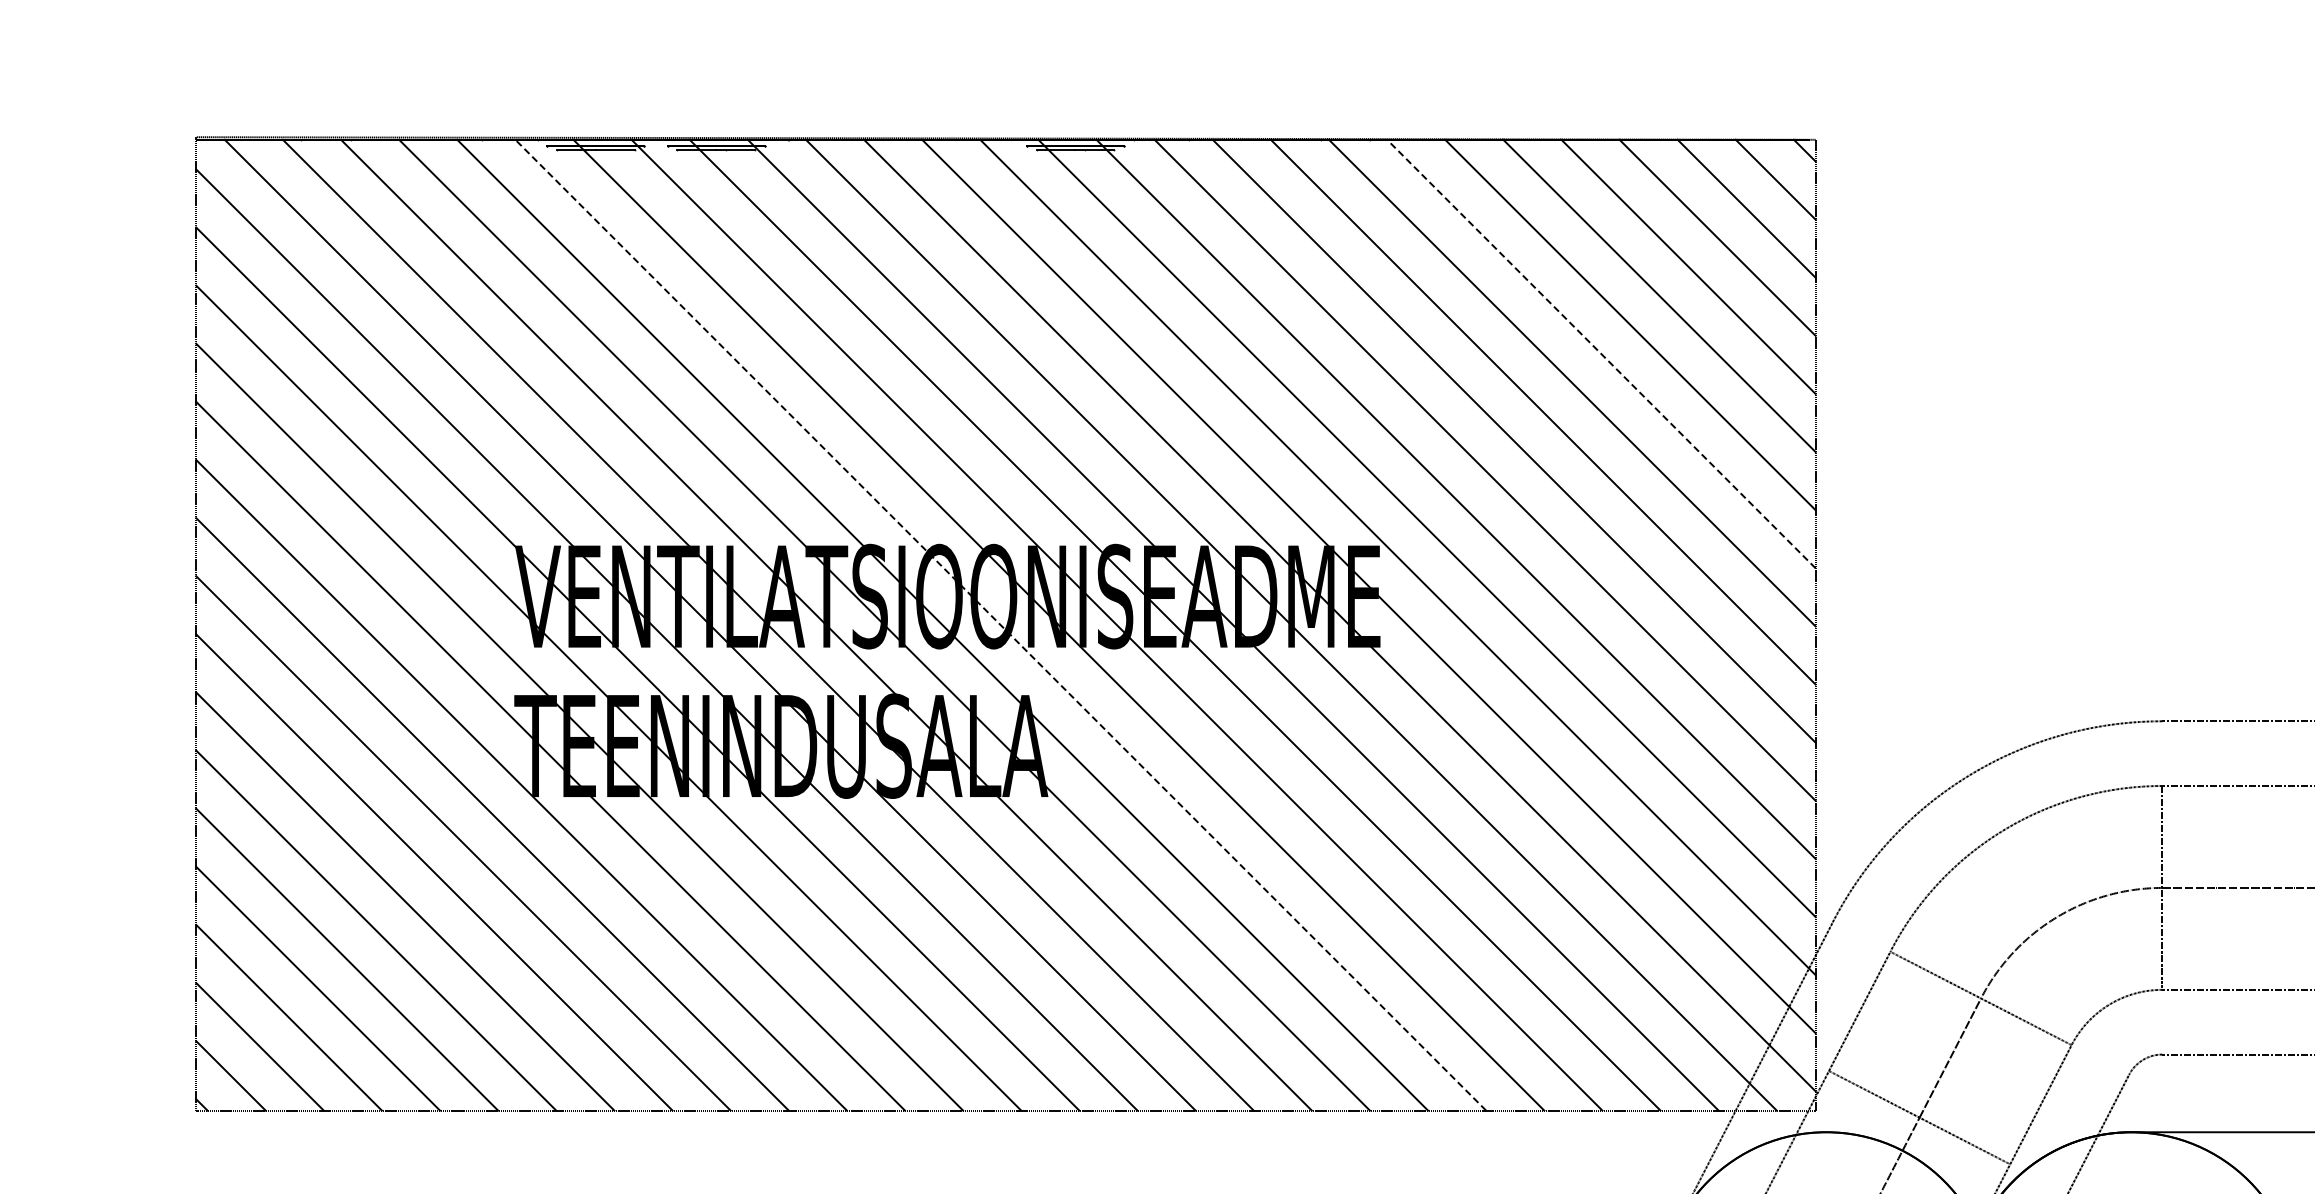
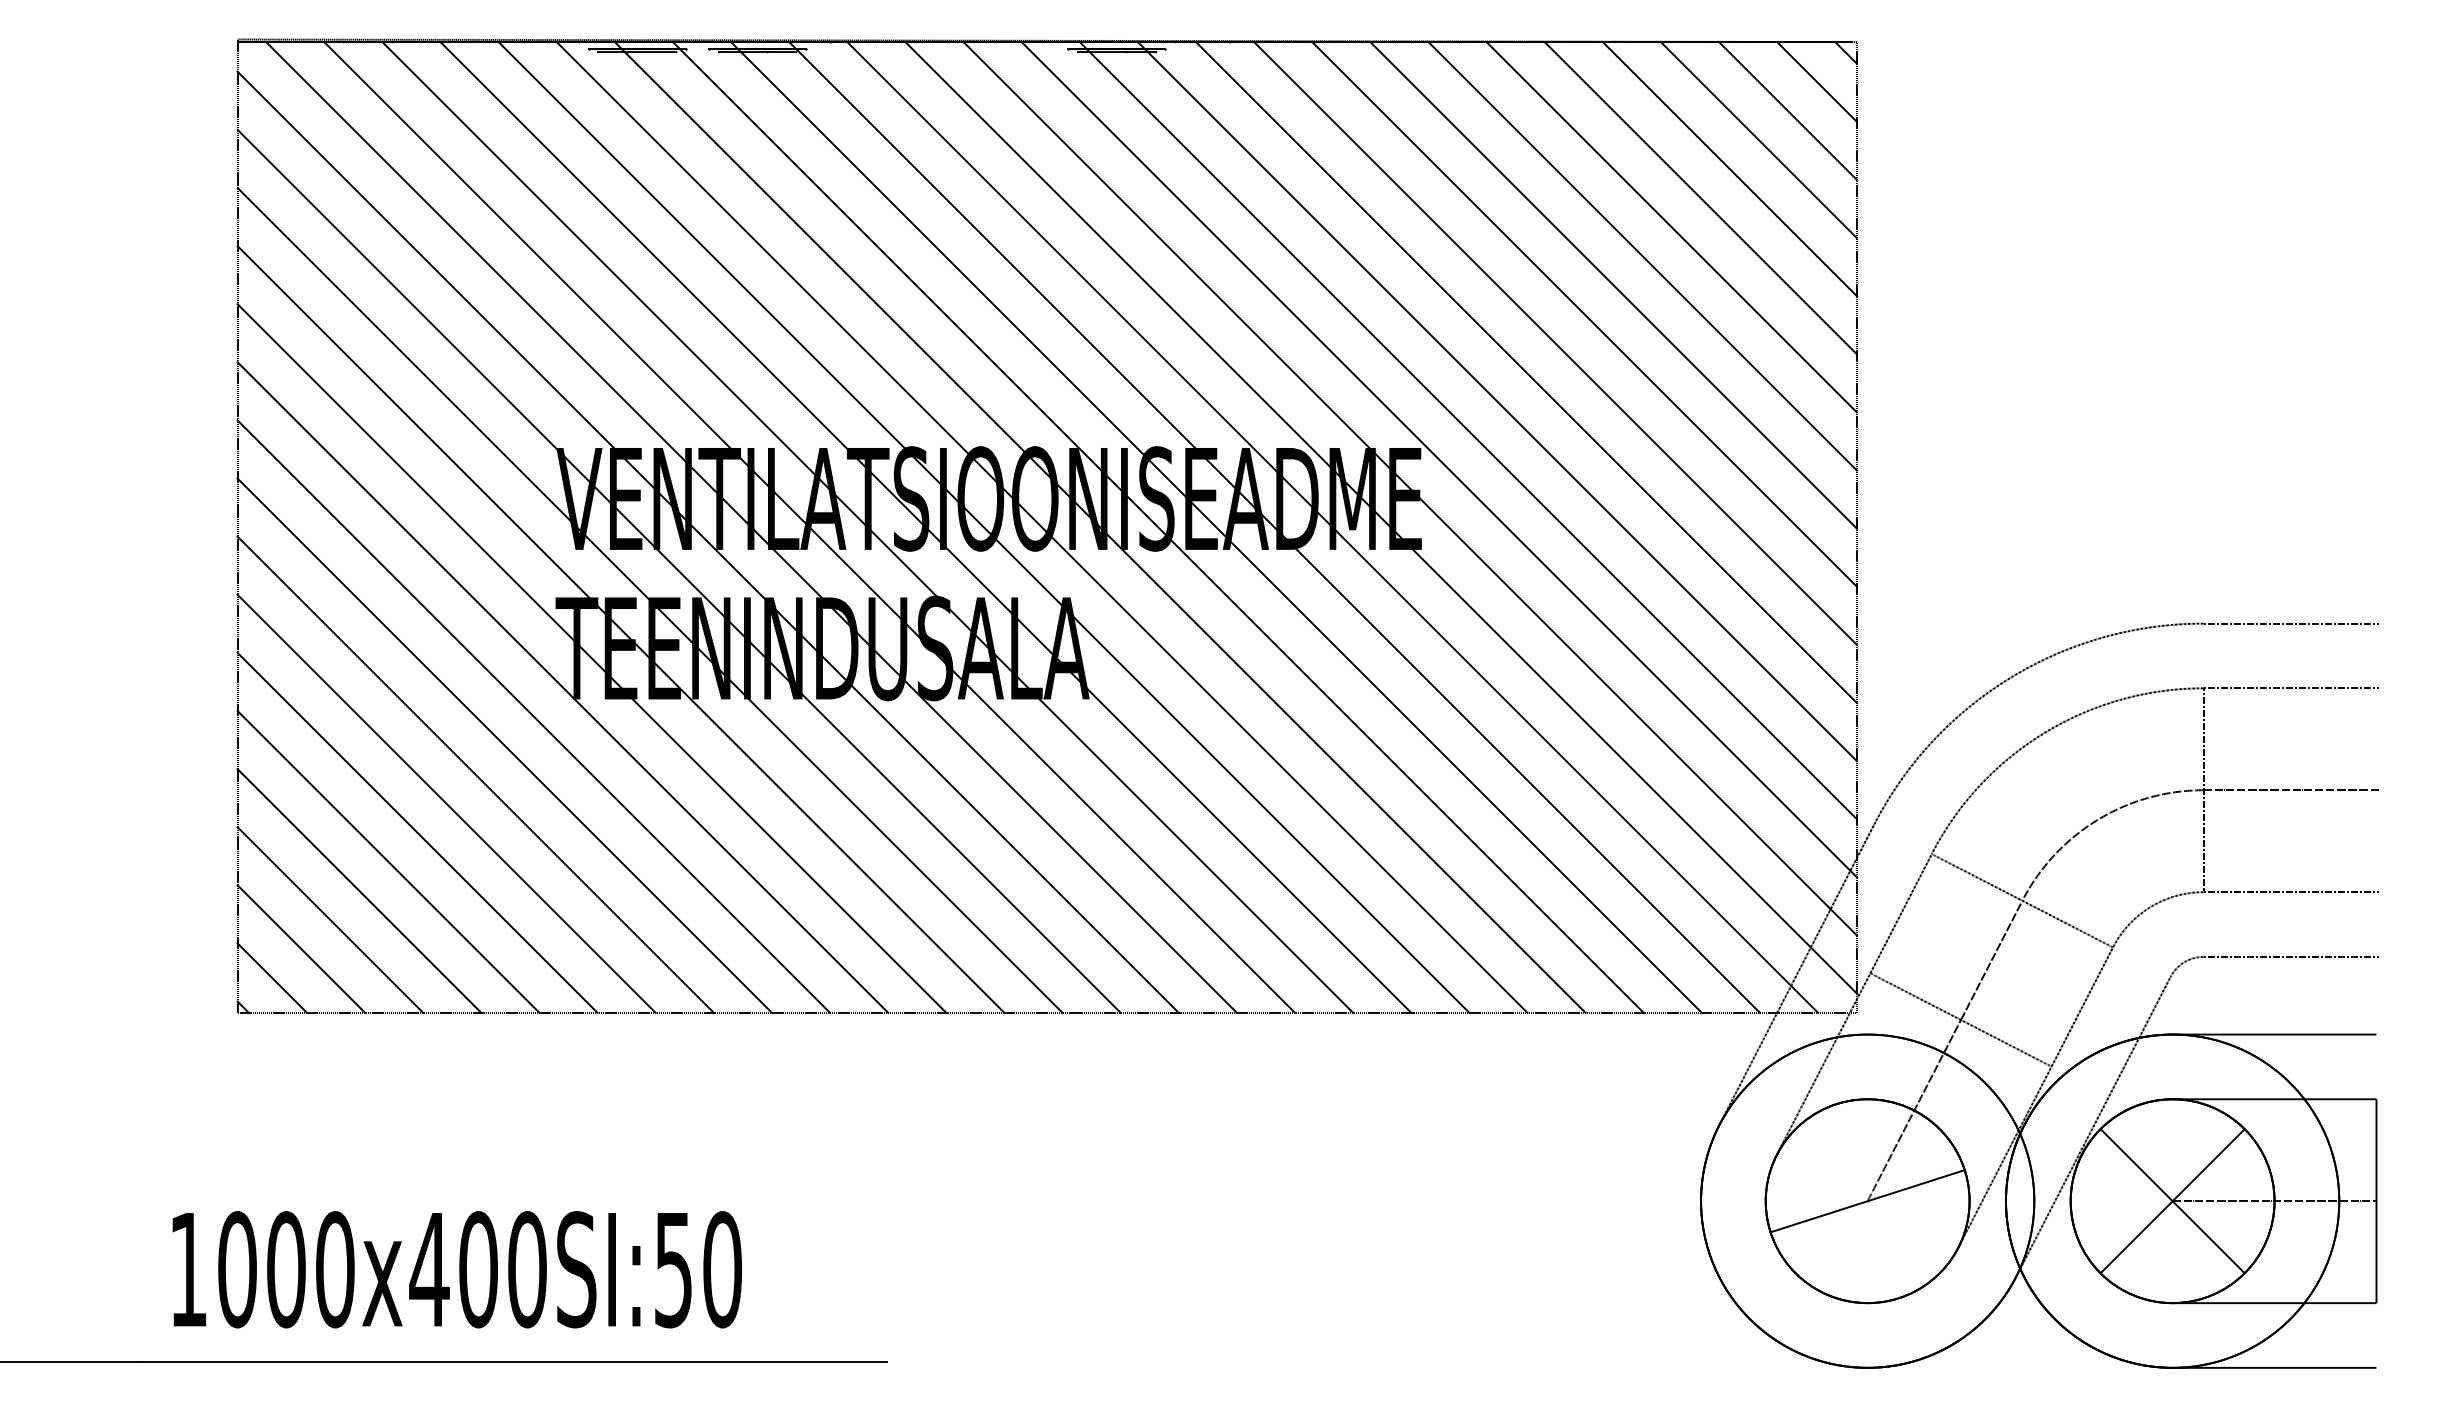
line: (1601, 354) -> (1642, 256), dashed -> solid
line: (1000, 625) -> (1041, 527), dashed -> solid

